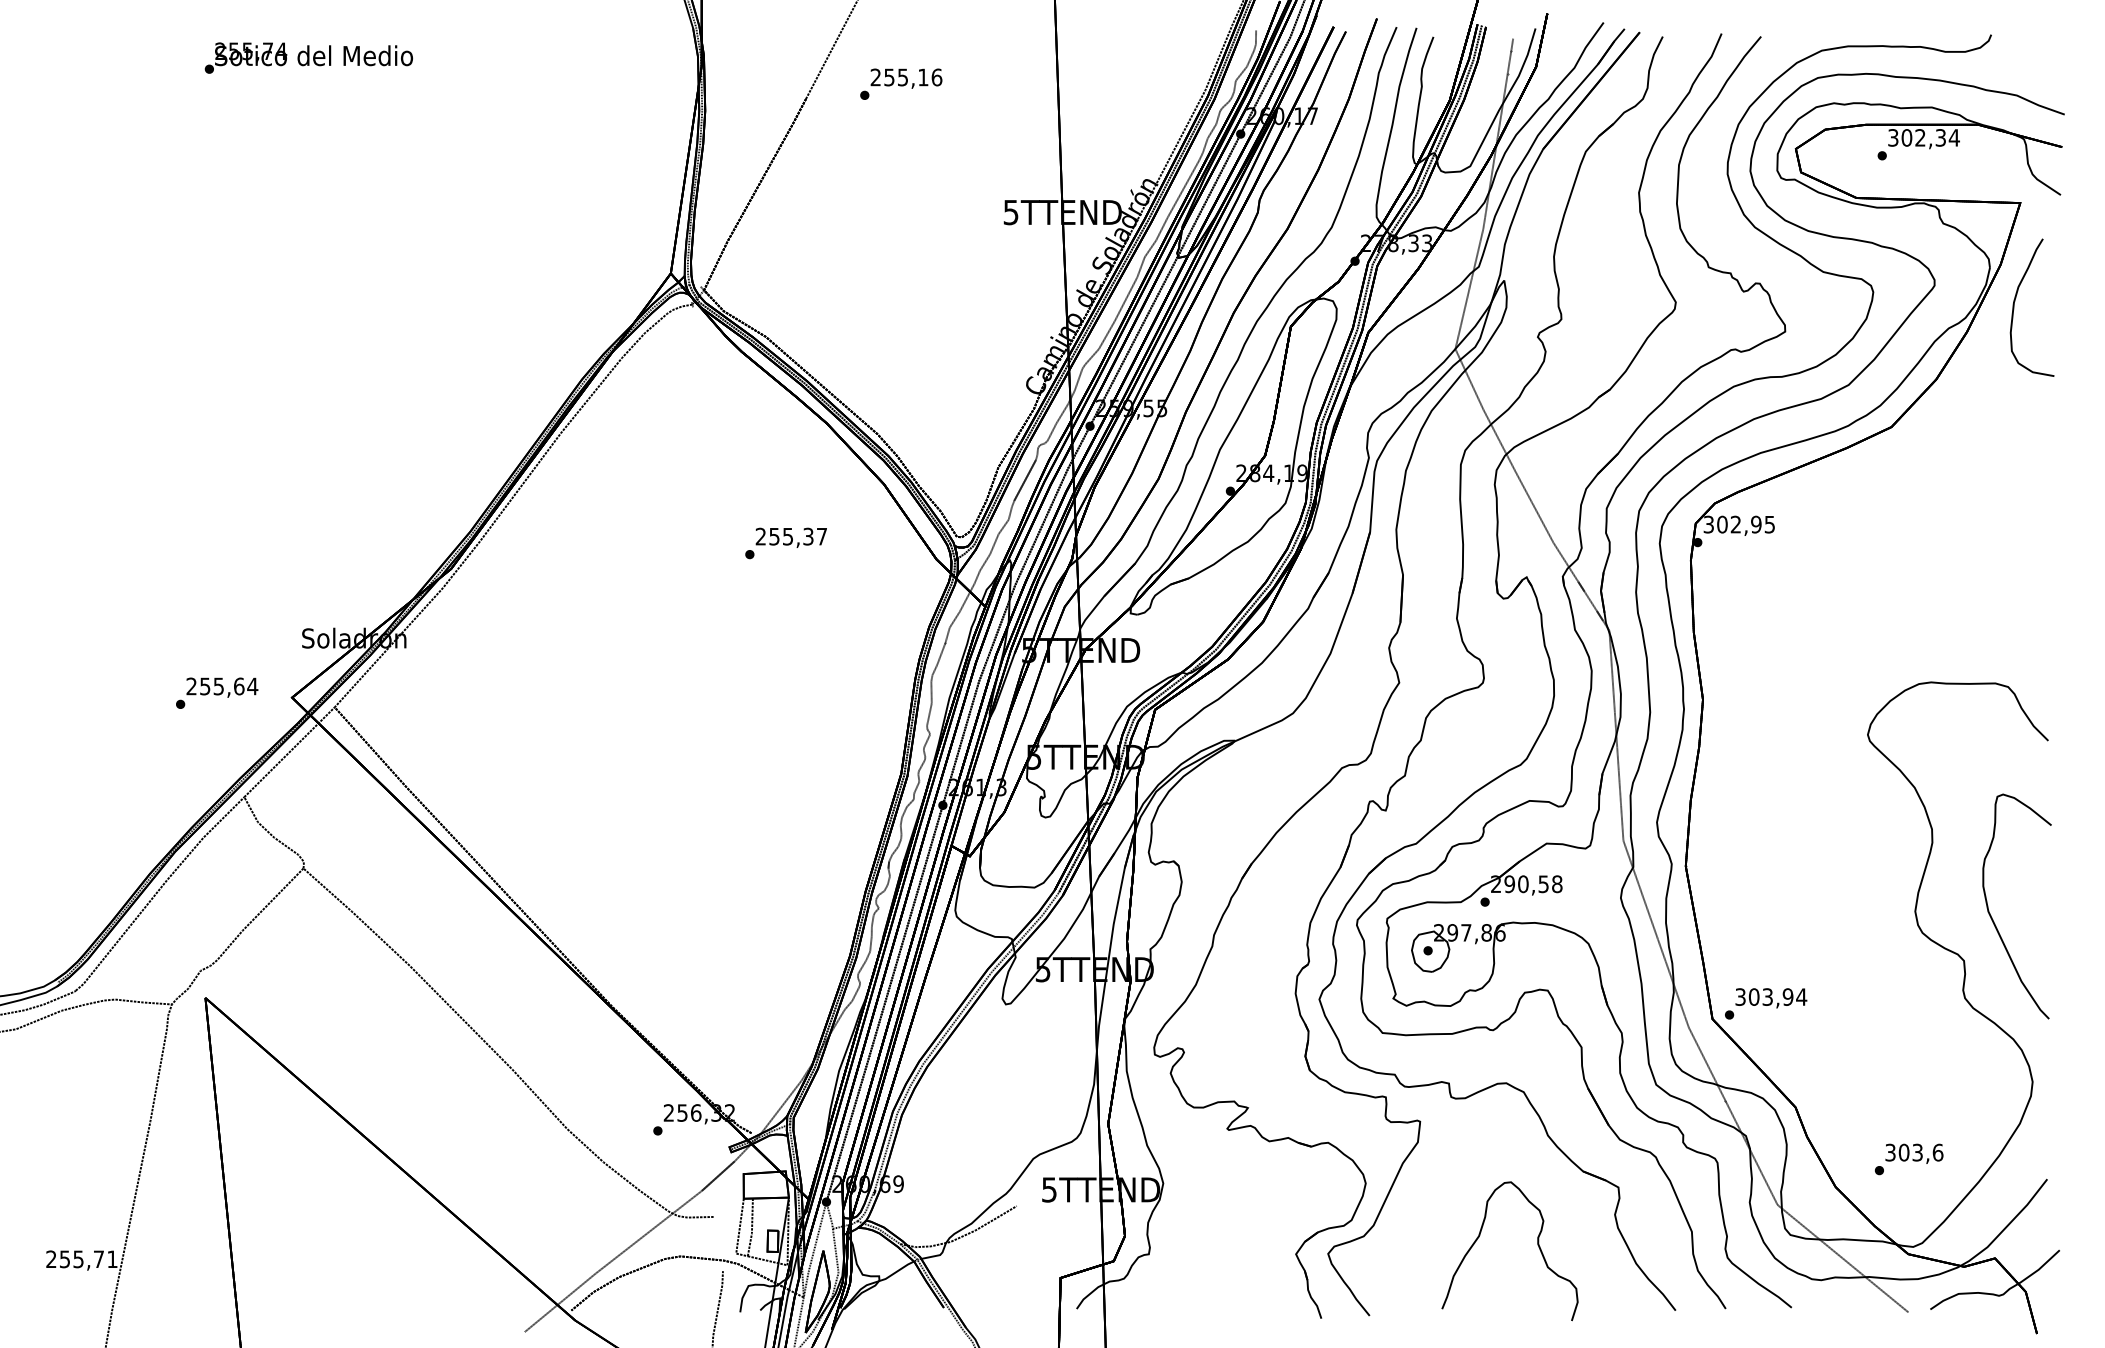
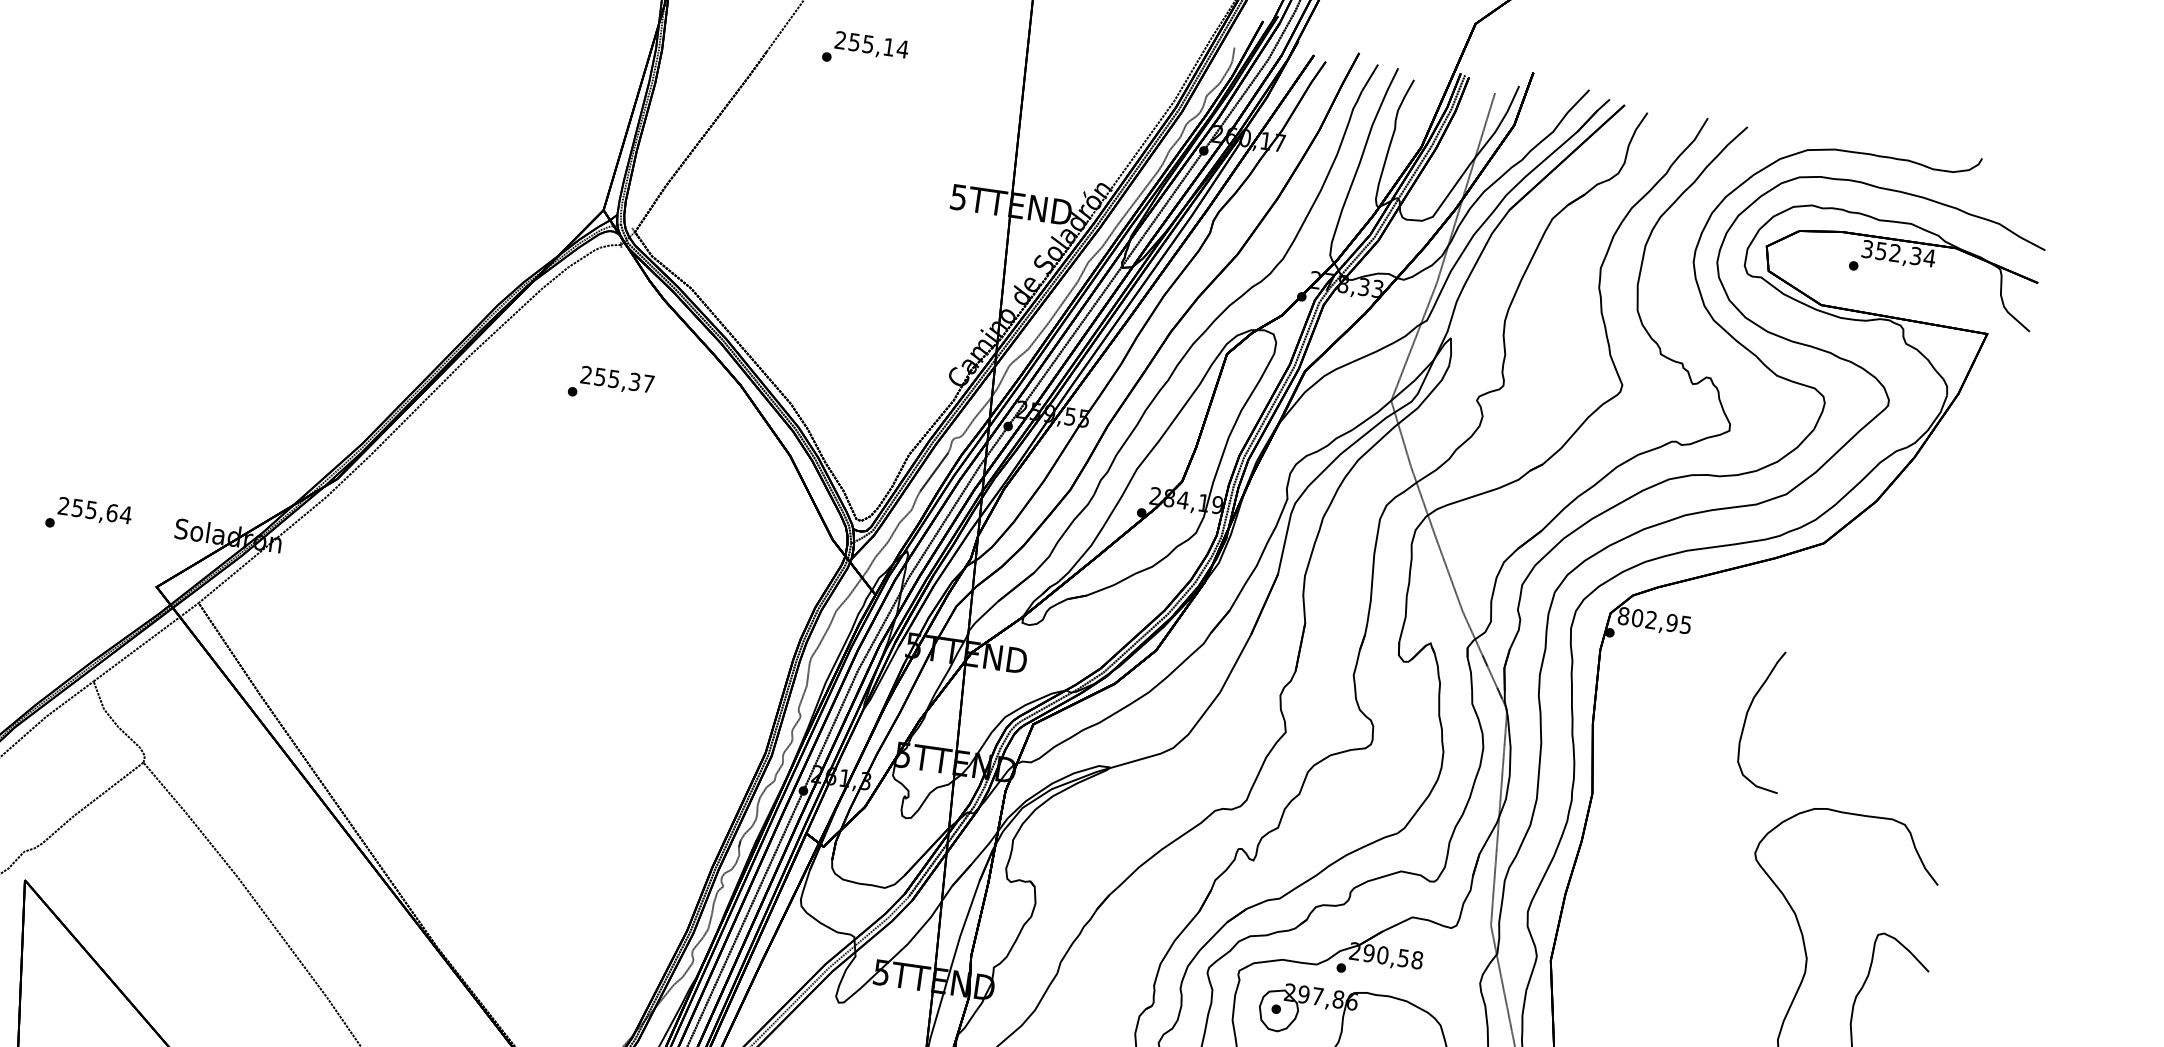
text: (936, 77) -> (902, 49), 255,16 -> 255,14
text: (1906, 137) -> (1881, 250), 302,34 -> 352,34
curve: (2014, 307) -> (1747, 717), moved
text: (1708, 524) -> (1623, 616), 302,95 -> 802,95
text: (785, 543) -> (610, 385), moved
text: (217, 692) -> (89, 516), moved

